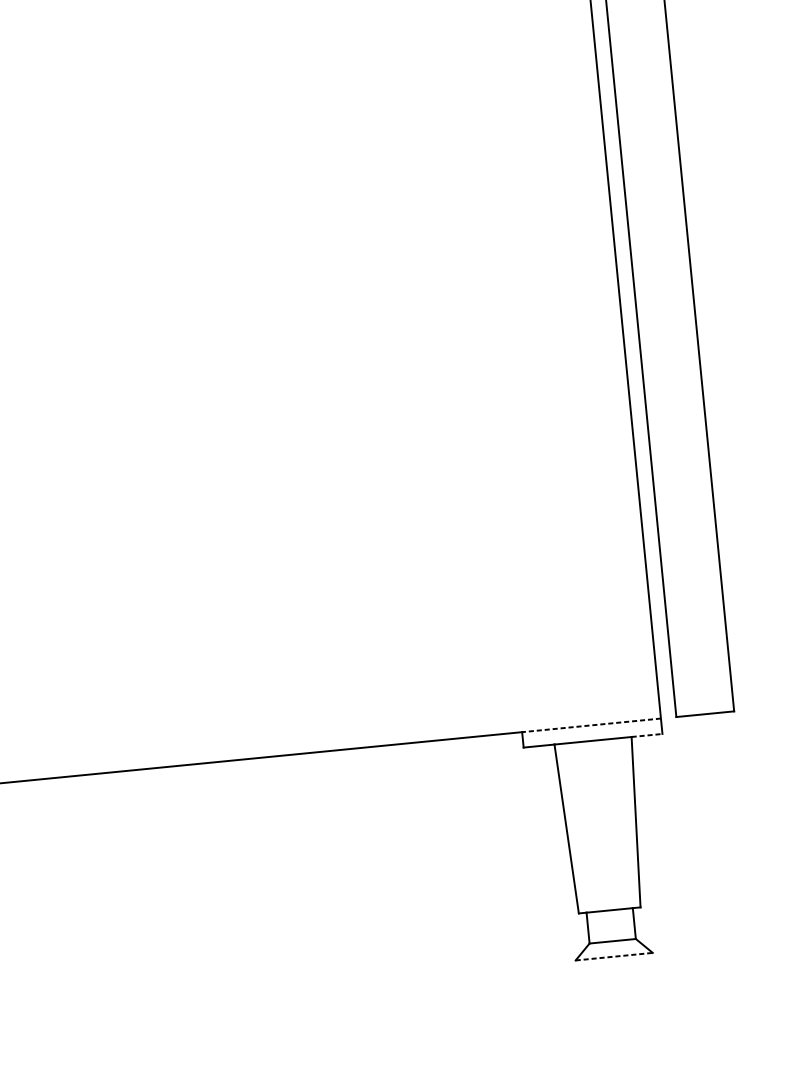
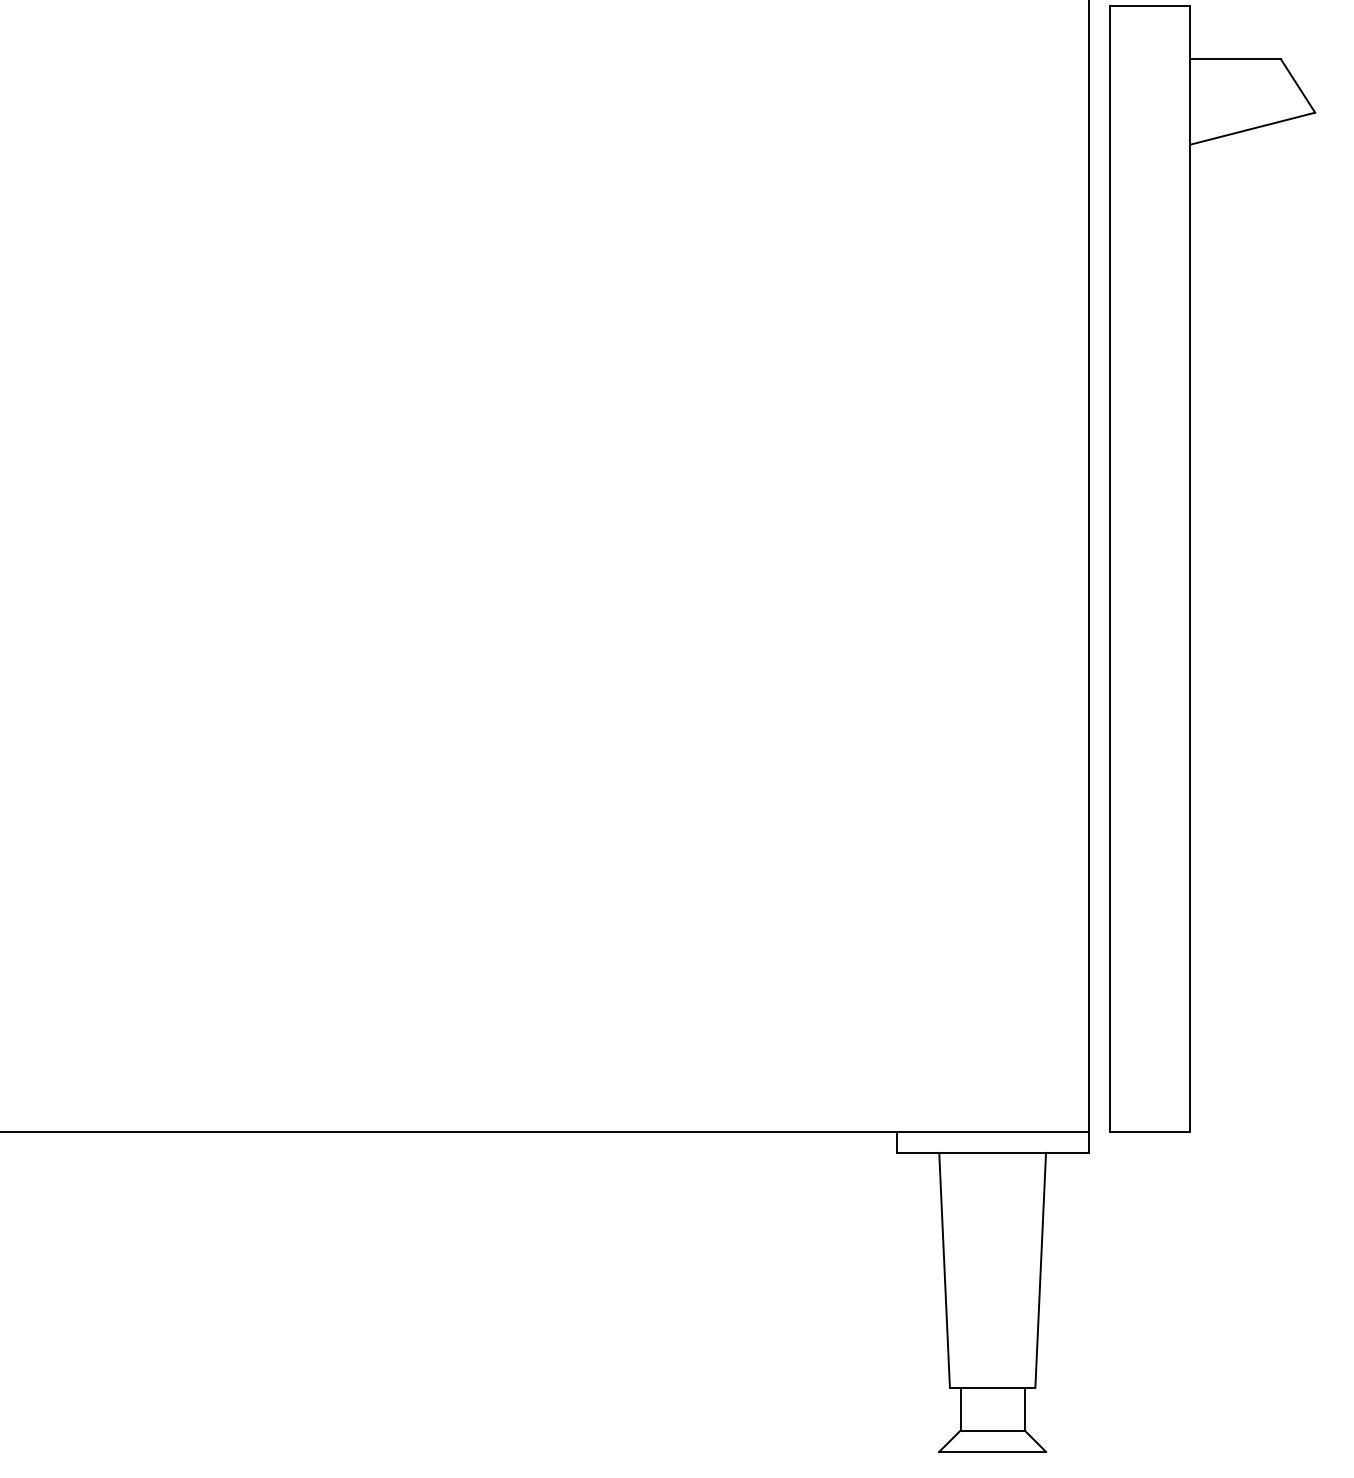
line: (591, 725) -> (992, 1131), dashed -> solid
line: (647, 735) -> (1067, 1152), dashed -> solid
line: (614, 956) -> (993, 1451), dashed -> solid

